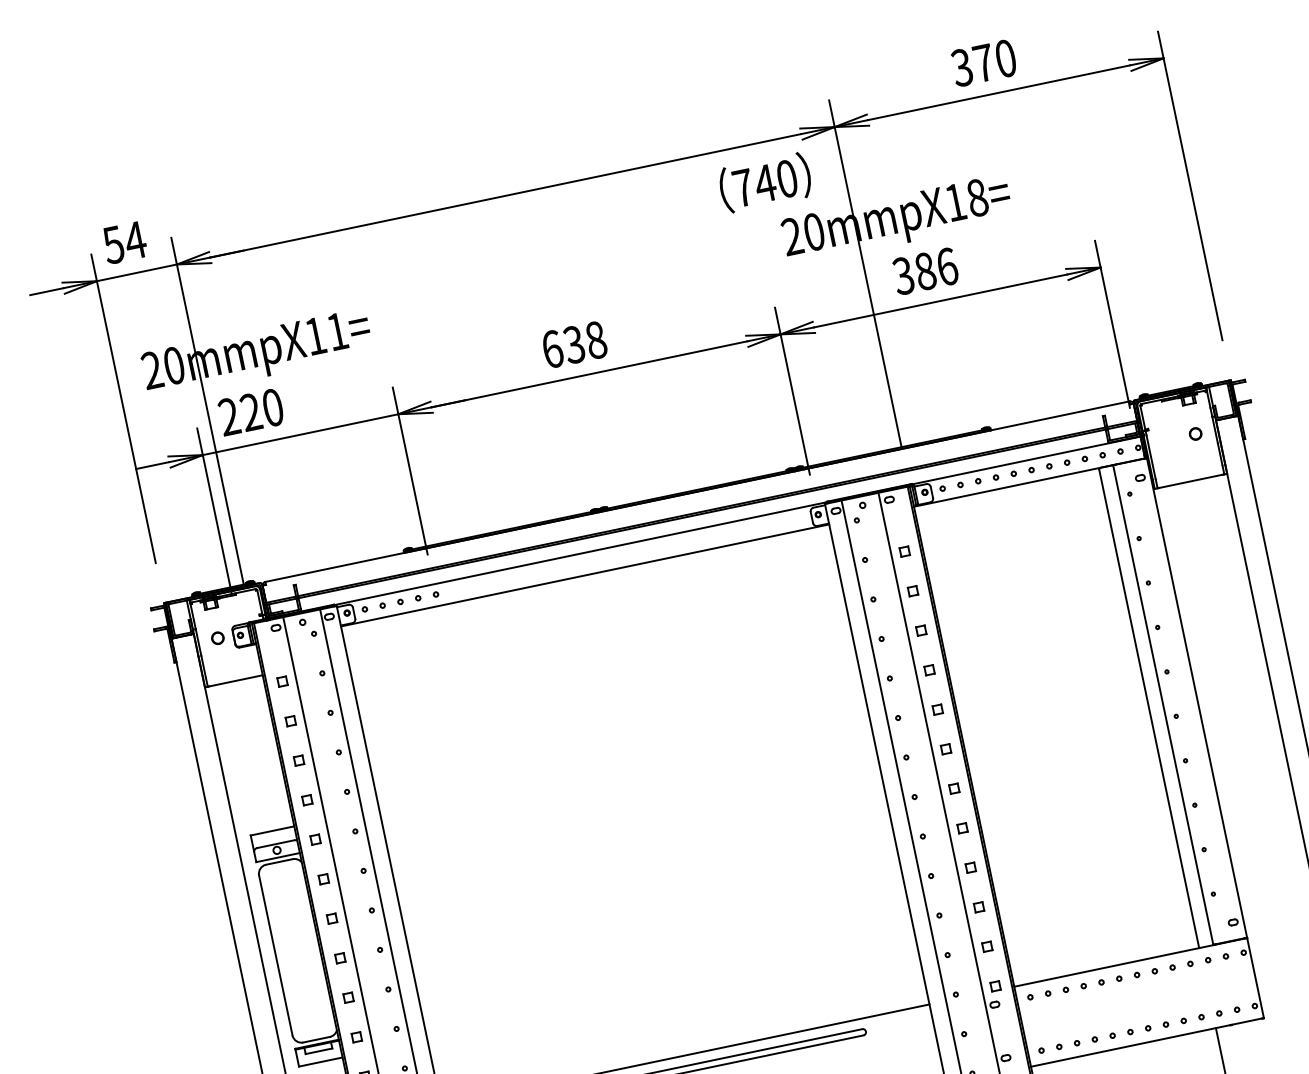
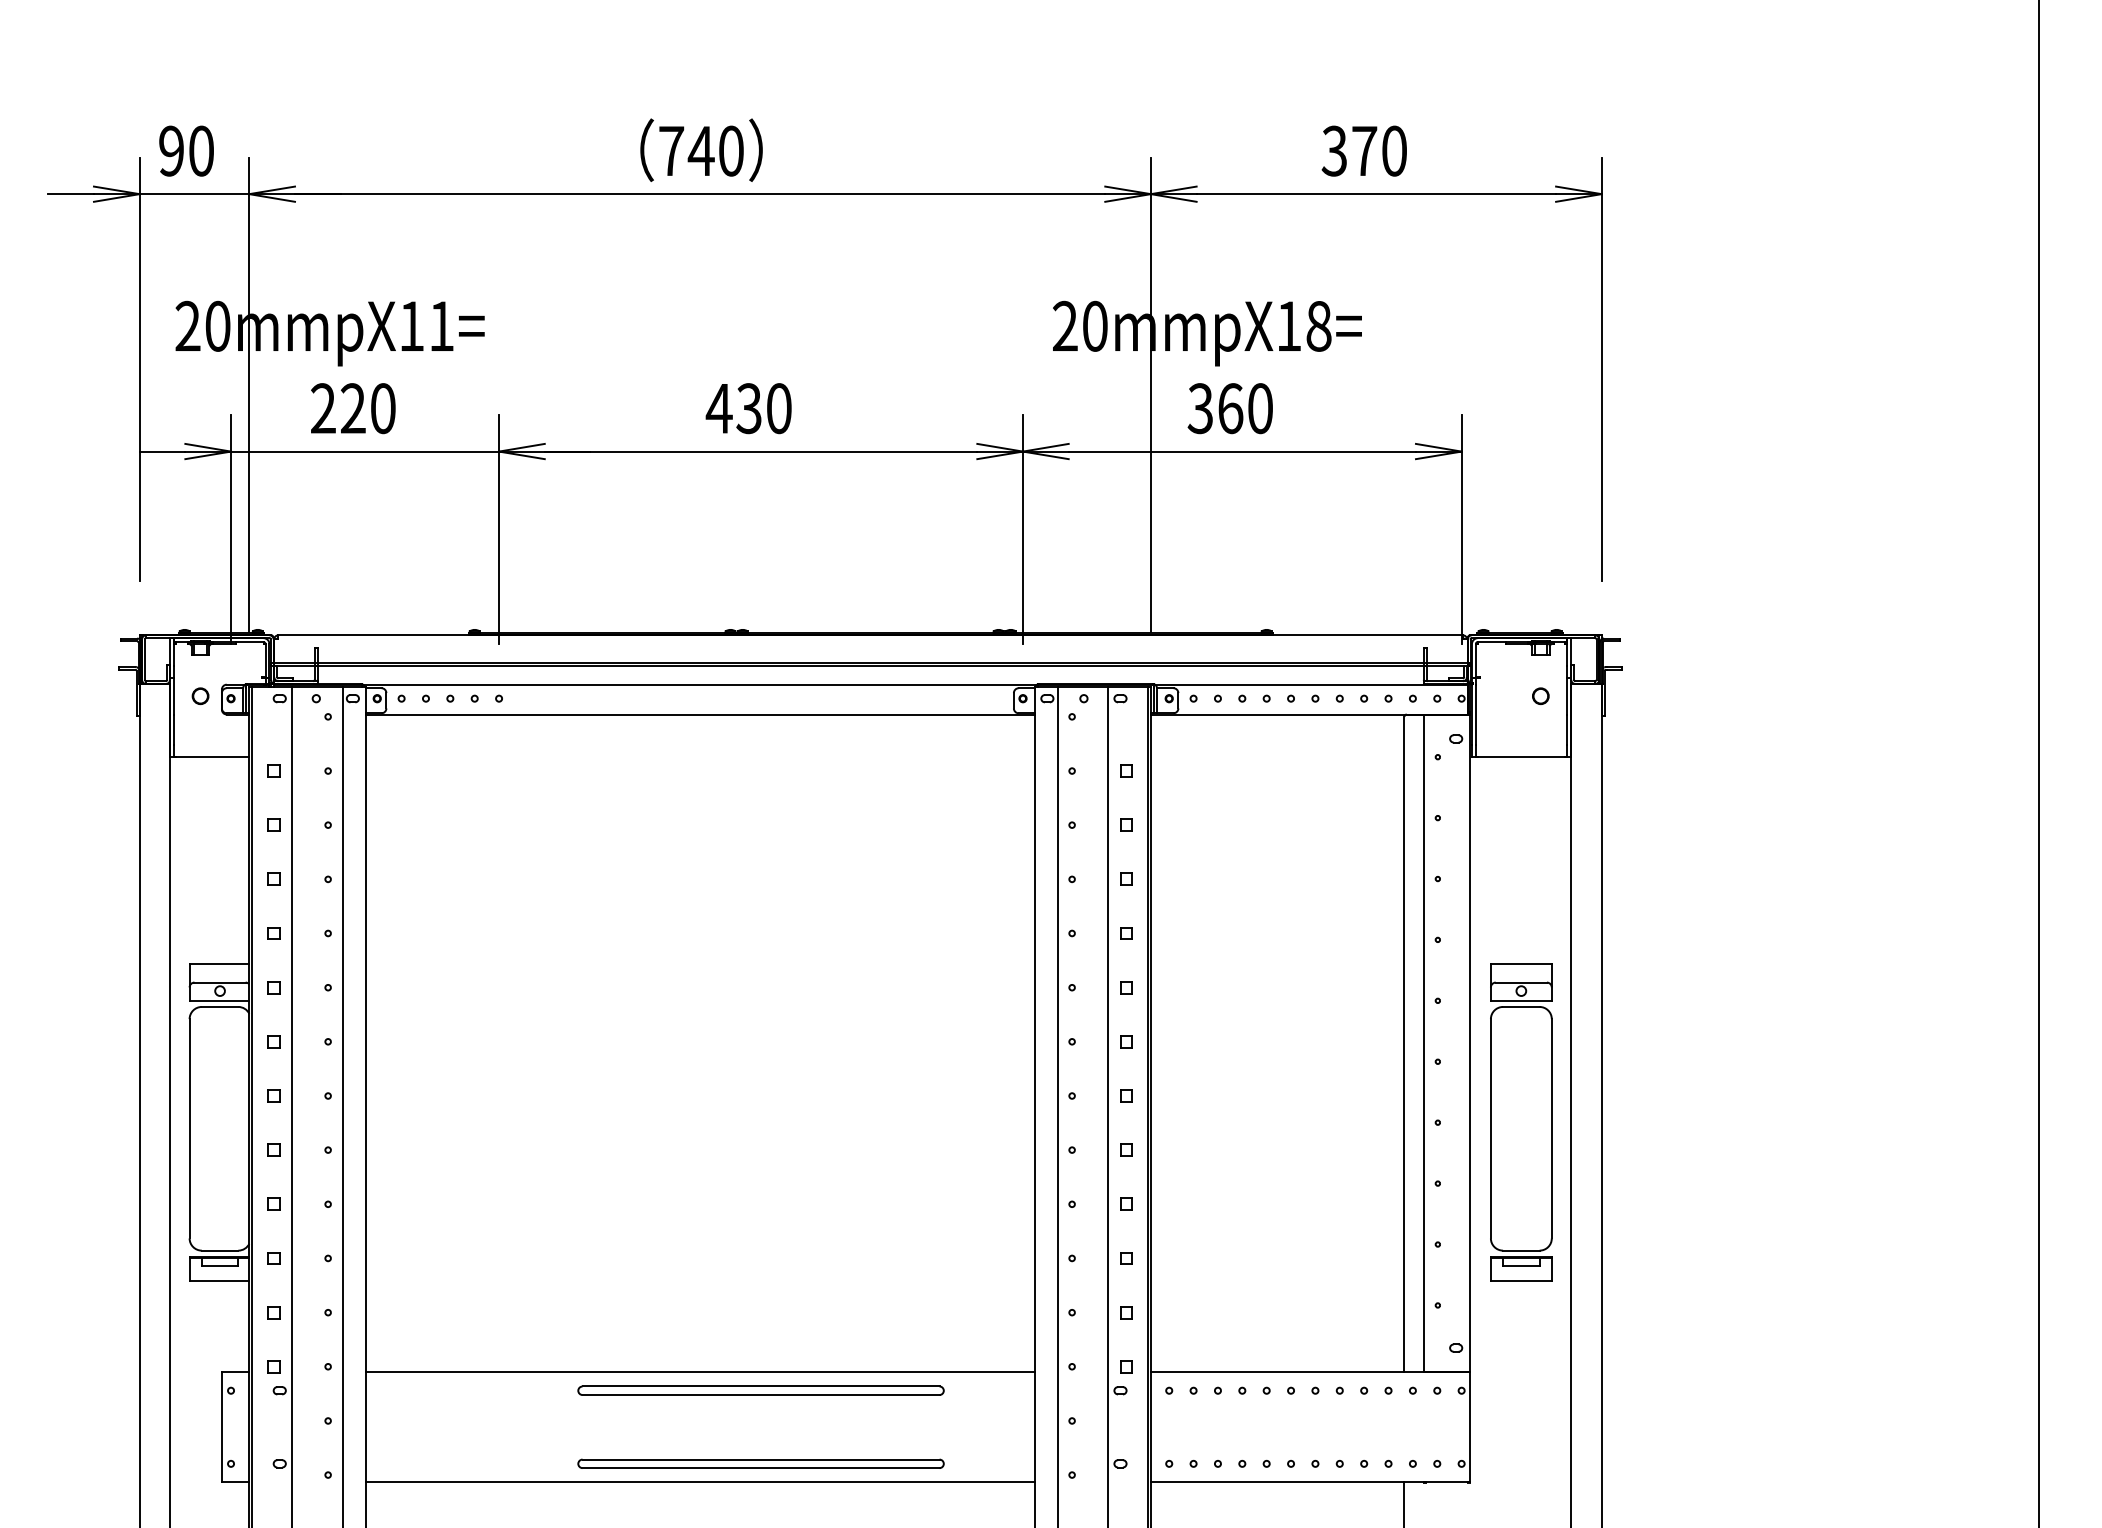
text: (765, 182) -> (701, 149), moved
text: (124, 242) -> (186, 150), 54 -> 90
text: (936, 269) -> (1245, 408), 386 -> 360
text: (573, 344) -> (748, 408), 638 -> 430
text: (251, 412) -> (353, 408), moved
part: (1246, 747) -> (1521, 1122), added

